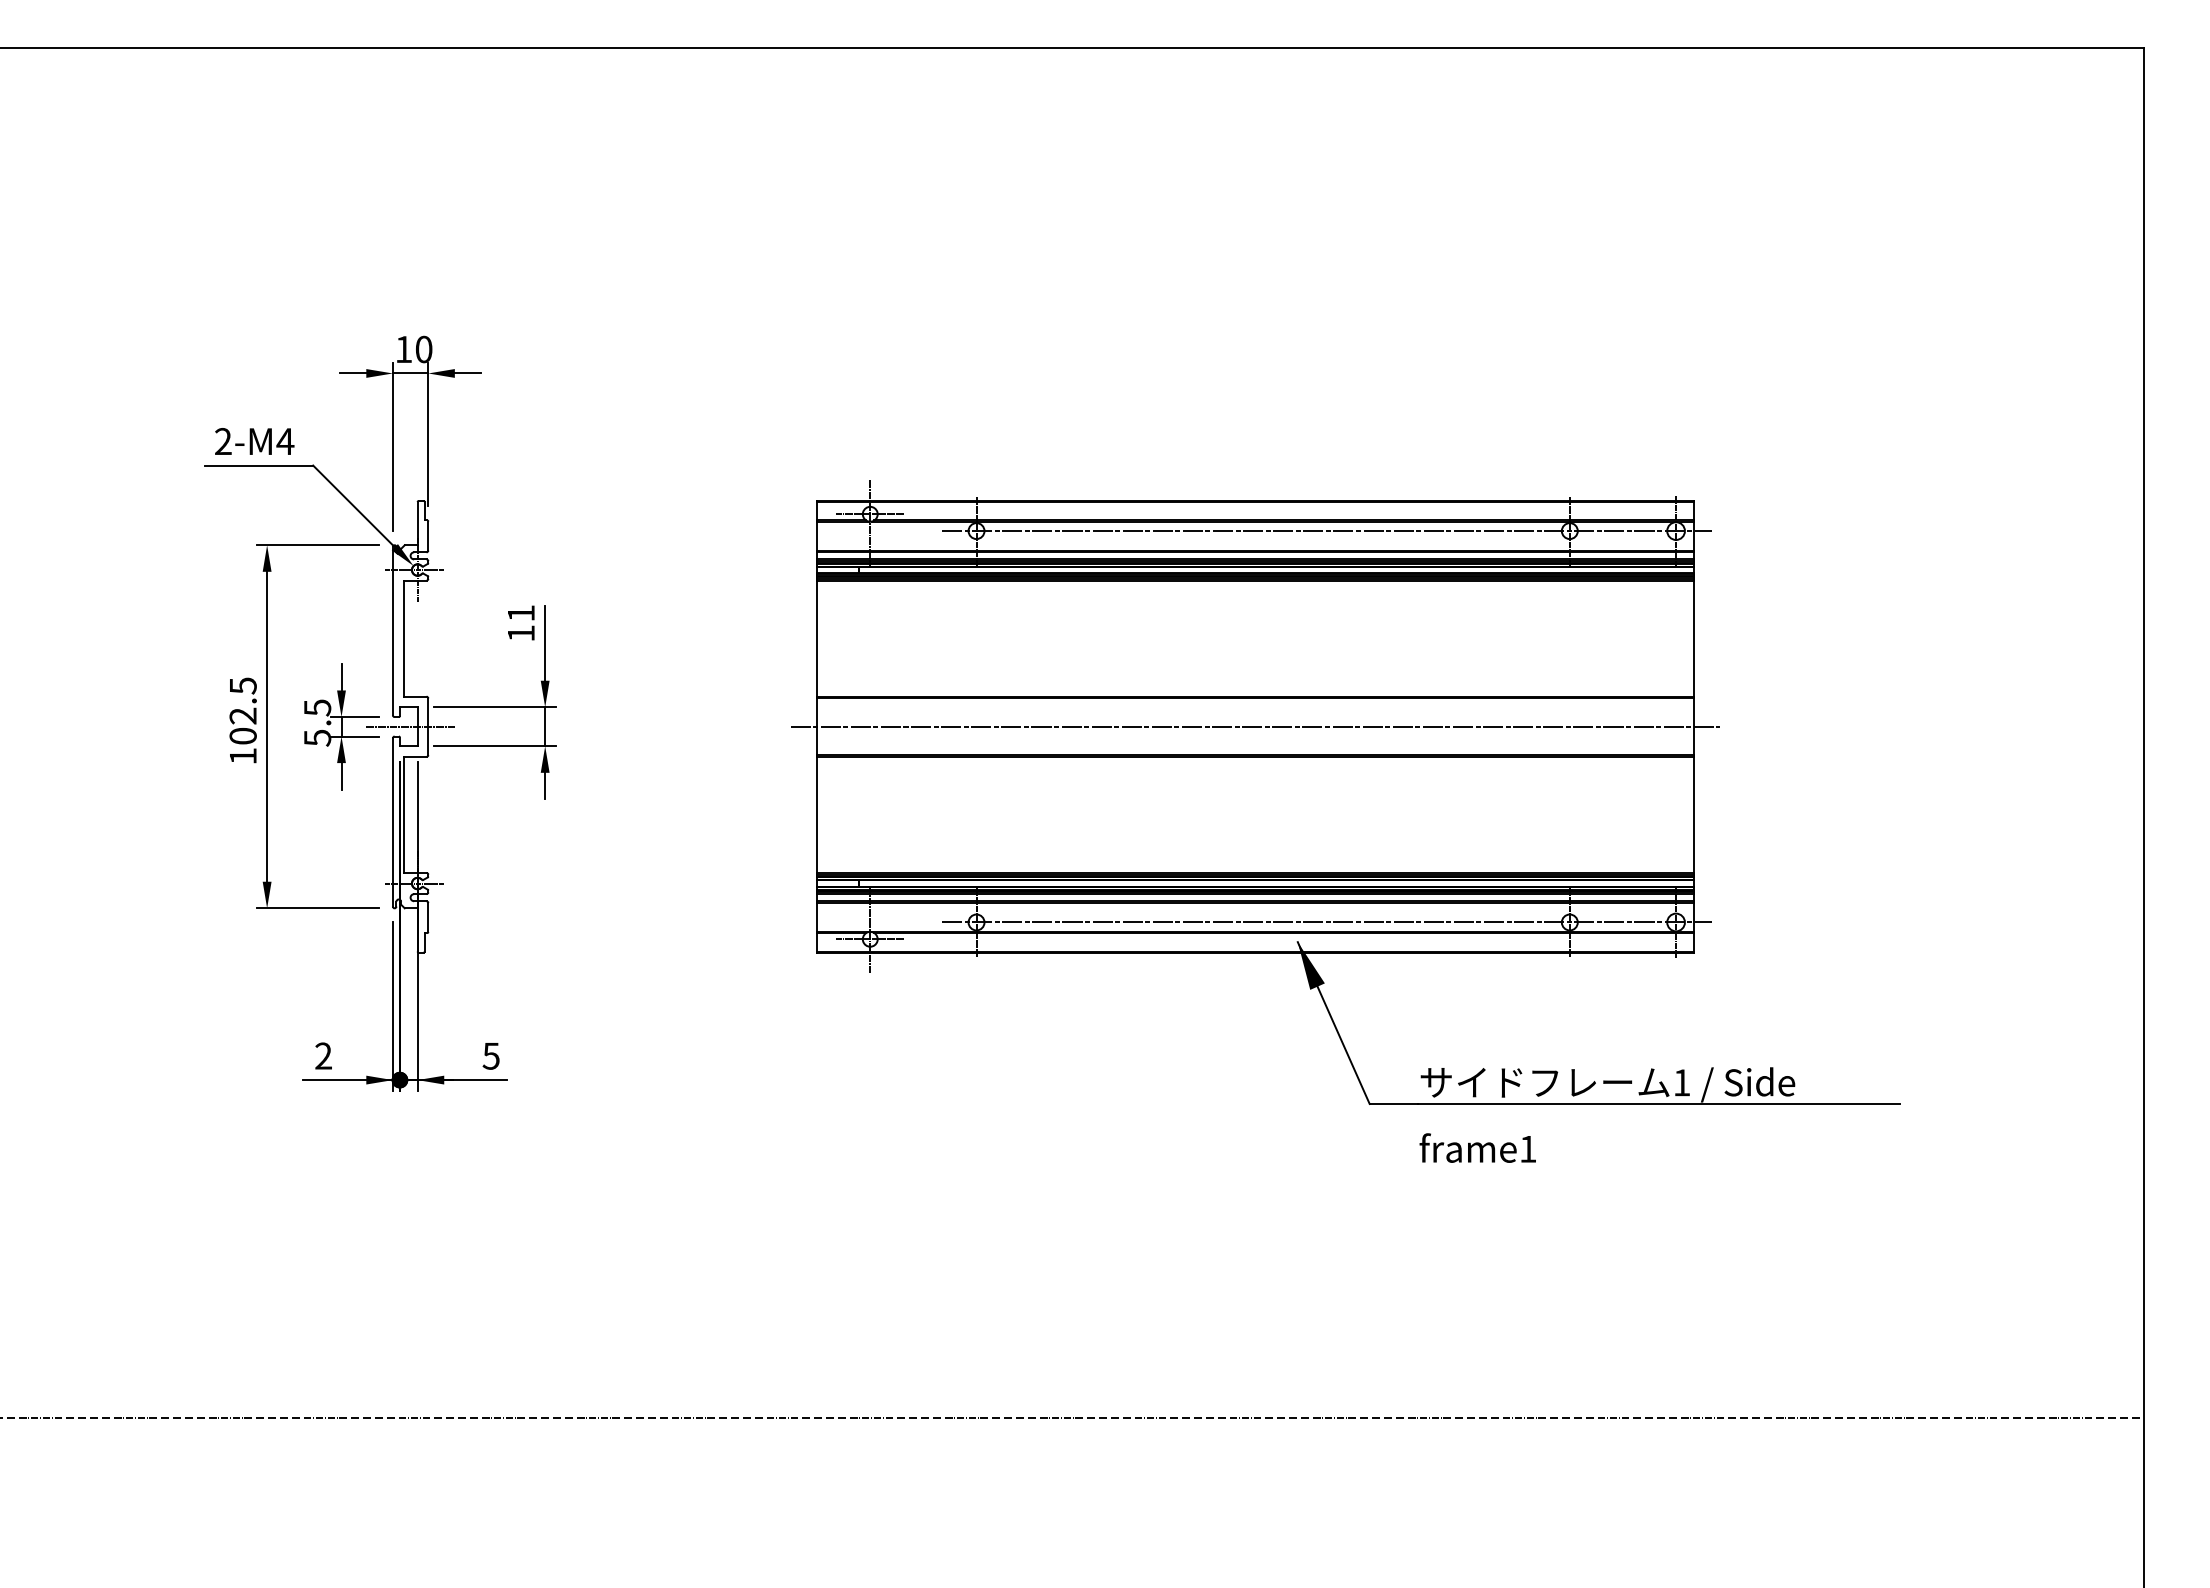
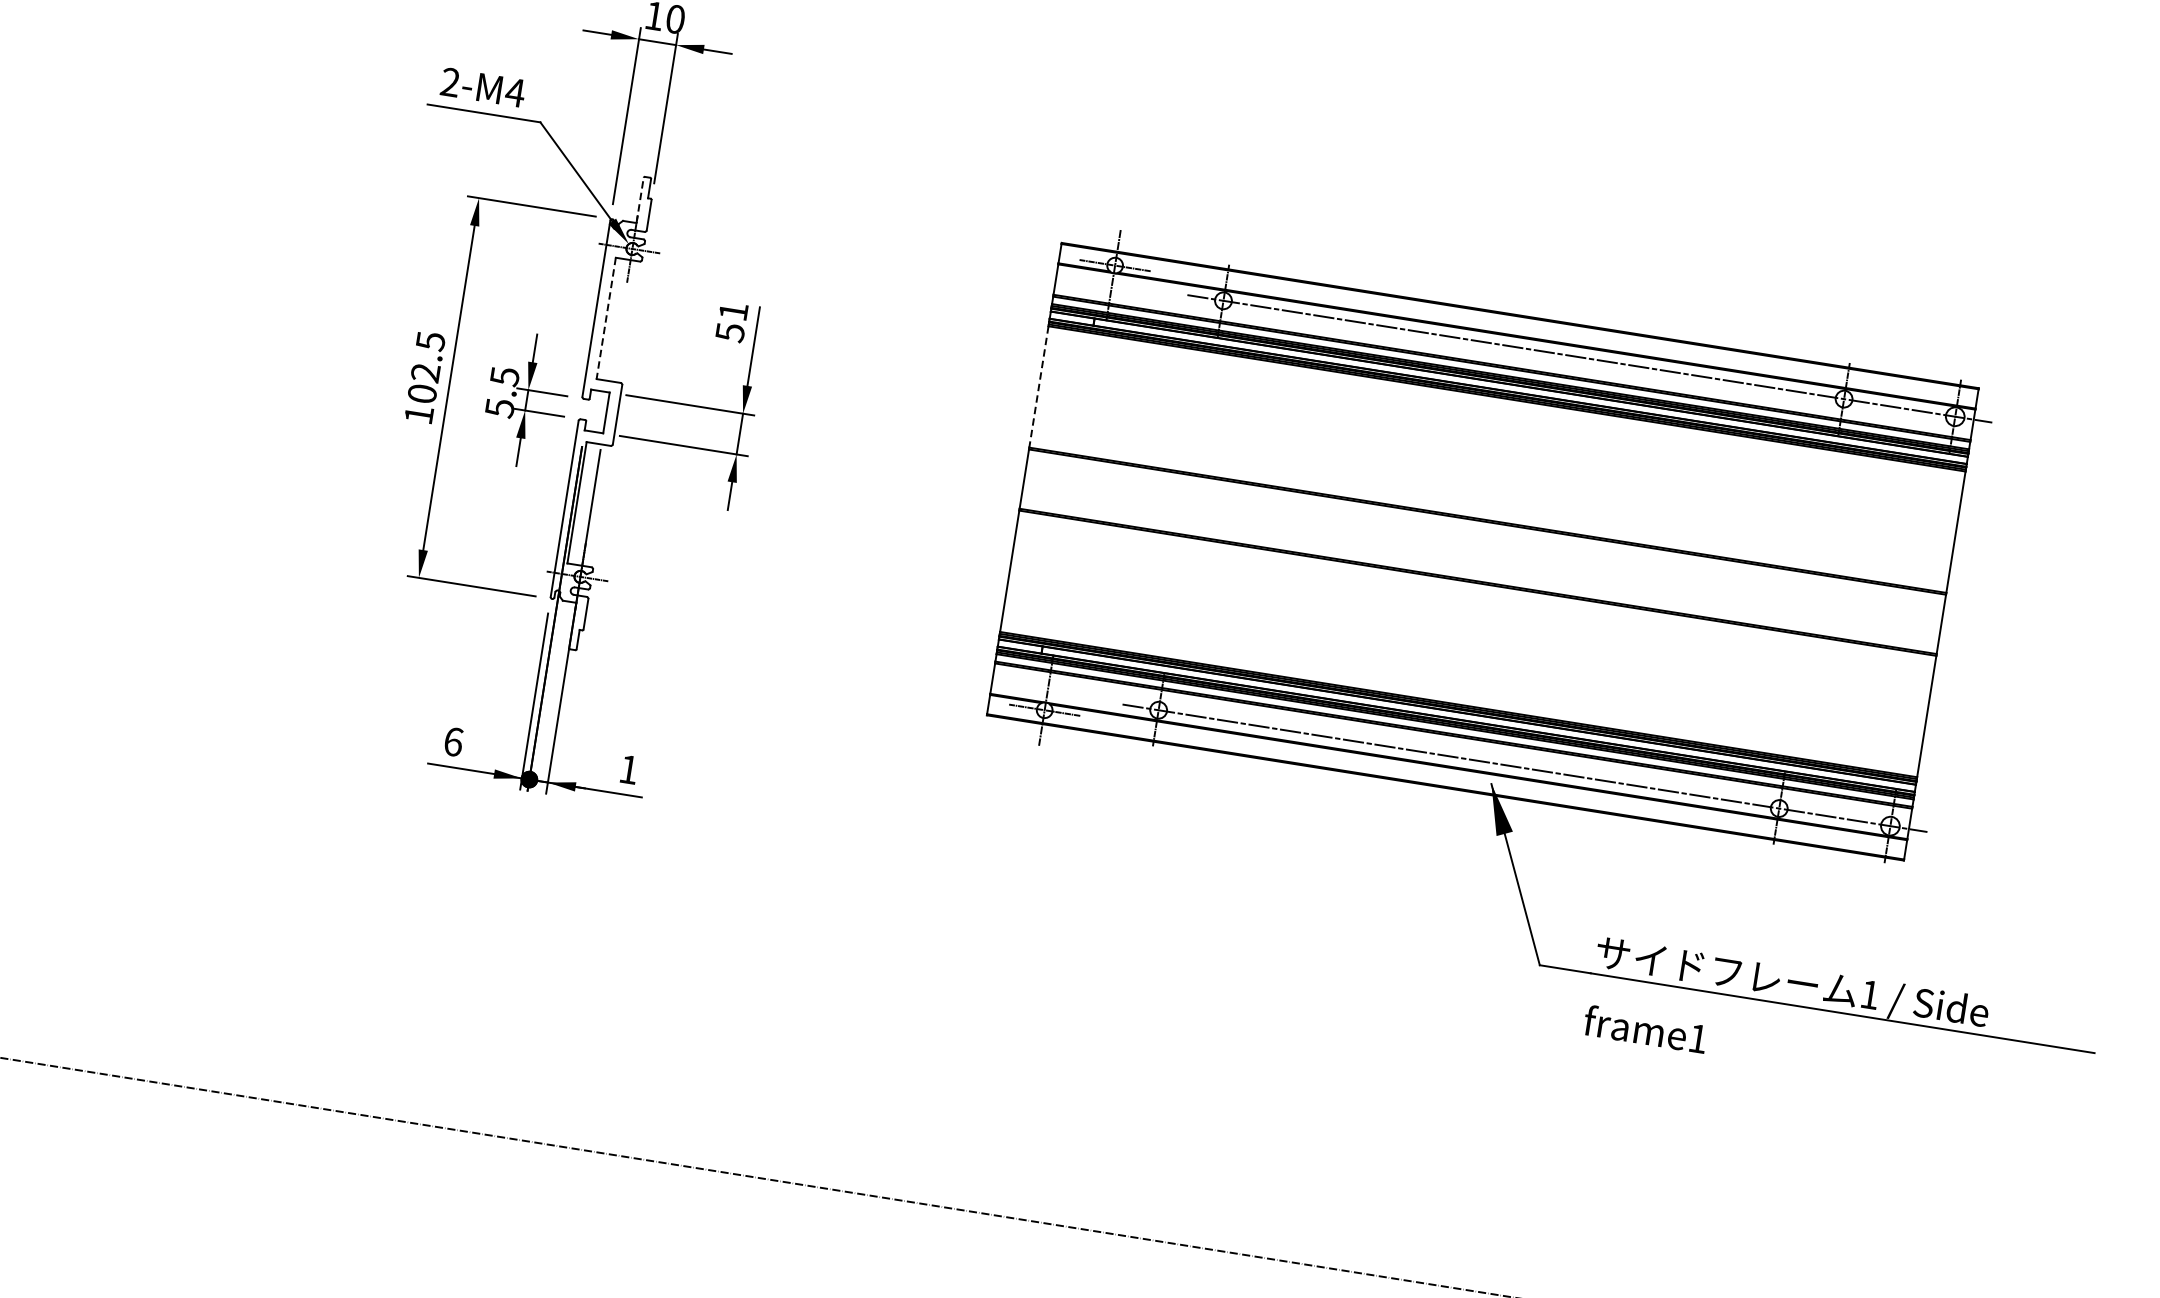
line: (417, 523) -> (639, 200), solid -> dashed
text: (521, 633) -> (730, 332), 11 -> 51
line: (403, 639) -> (606, 319), solid -> dashed
line: (817, 639) -> (1039, 387), solid -> dashed
line: (410, 726) -> (599, 411), removed
line: (1255, 726) -> (1482, 551), removed
text: (323, 1055) -> (453, 741), 2 -> 6
text: (490, 1056) -> (628, 769), 5 -> 1

